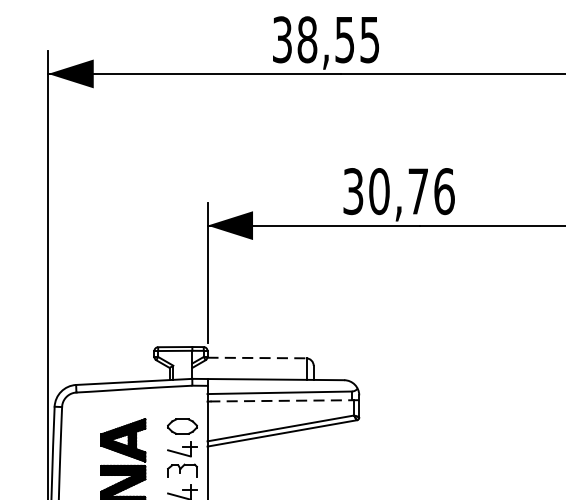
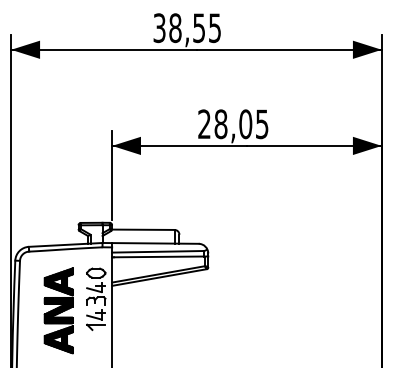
text: (399, 191) -> (233, 124), 30,76 -> 28,05
line: (257, 357) -> (143, 229), dashed -> solid
line: (283, 400) -> (160, 256), dashed -> solid

